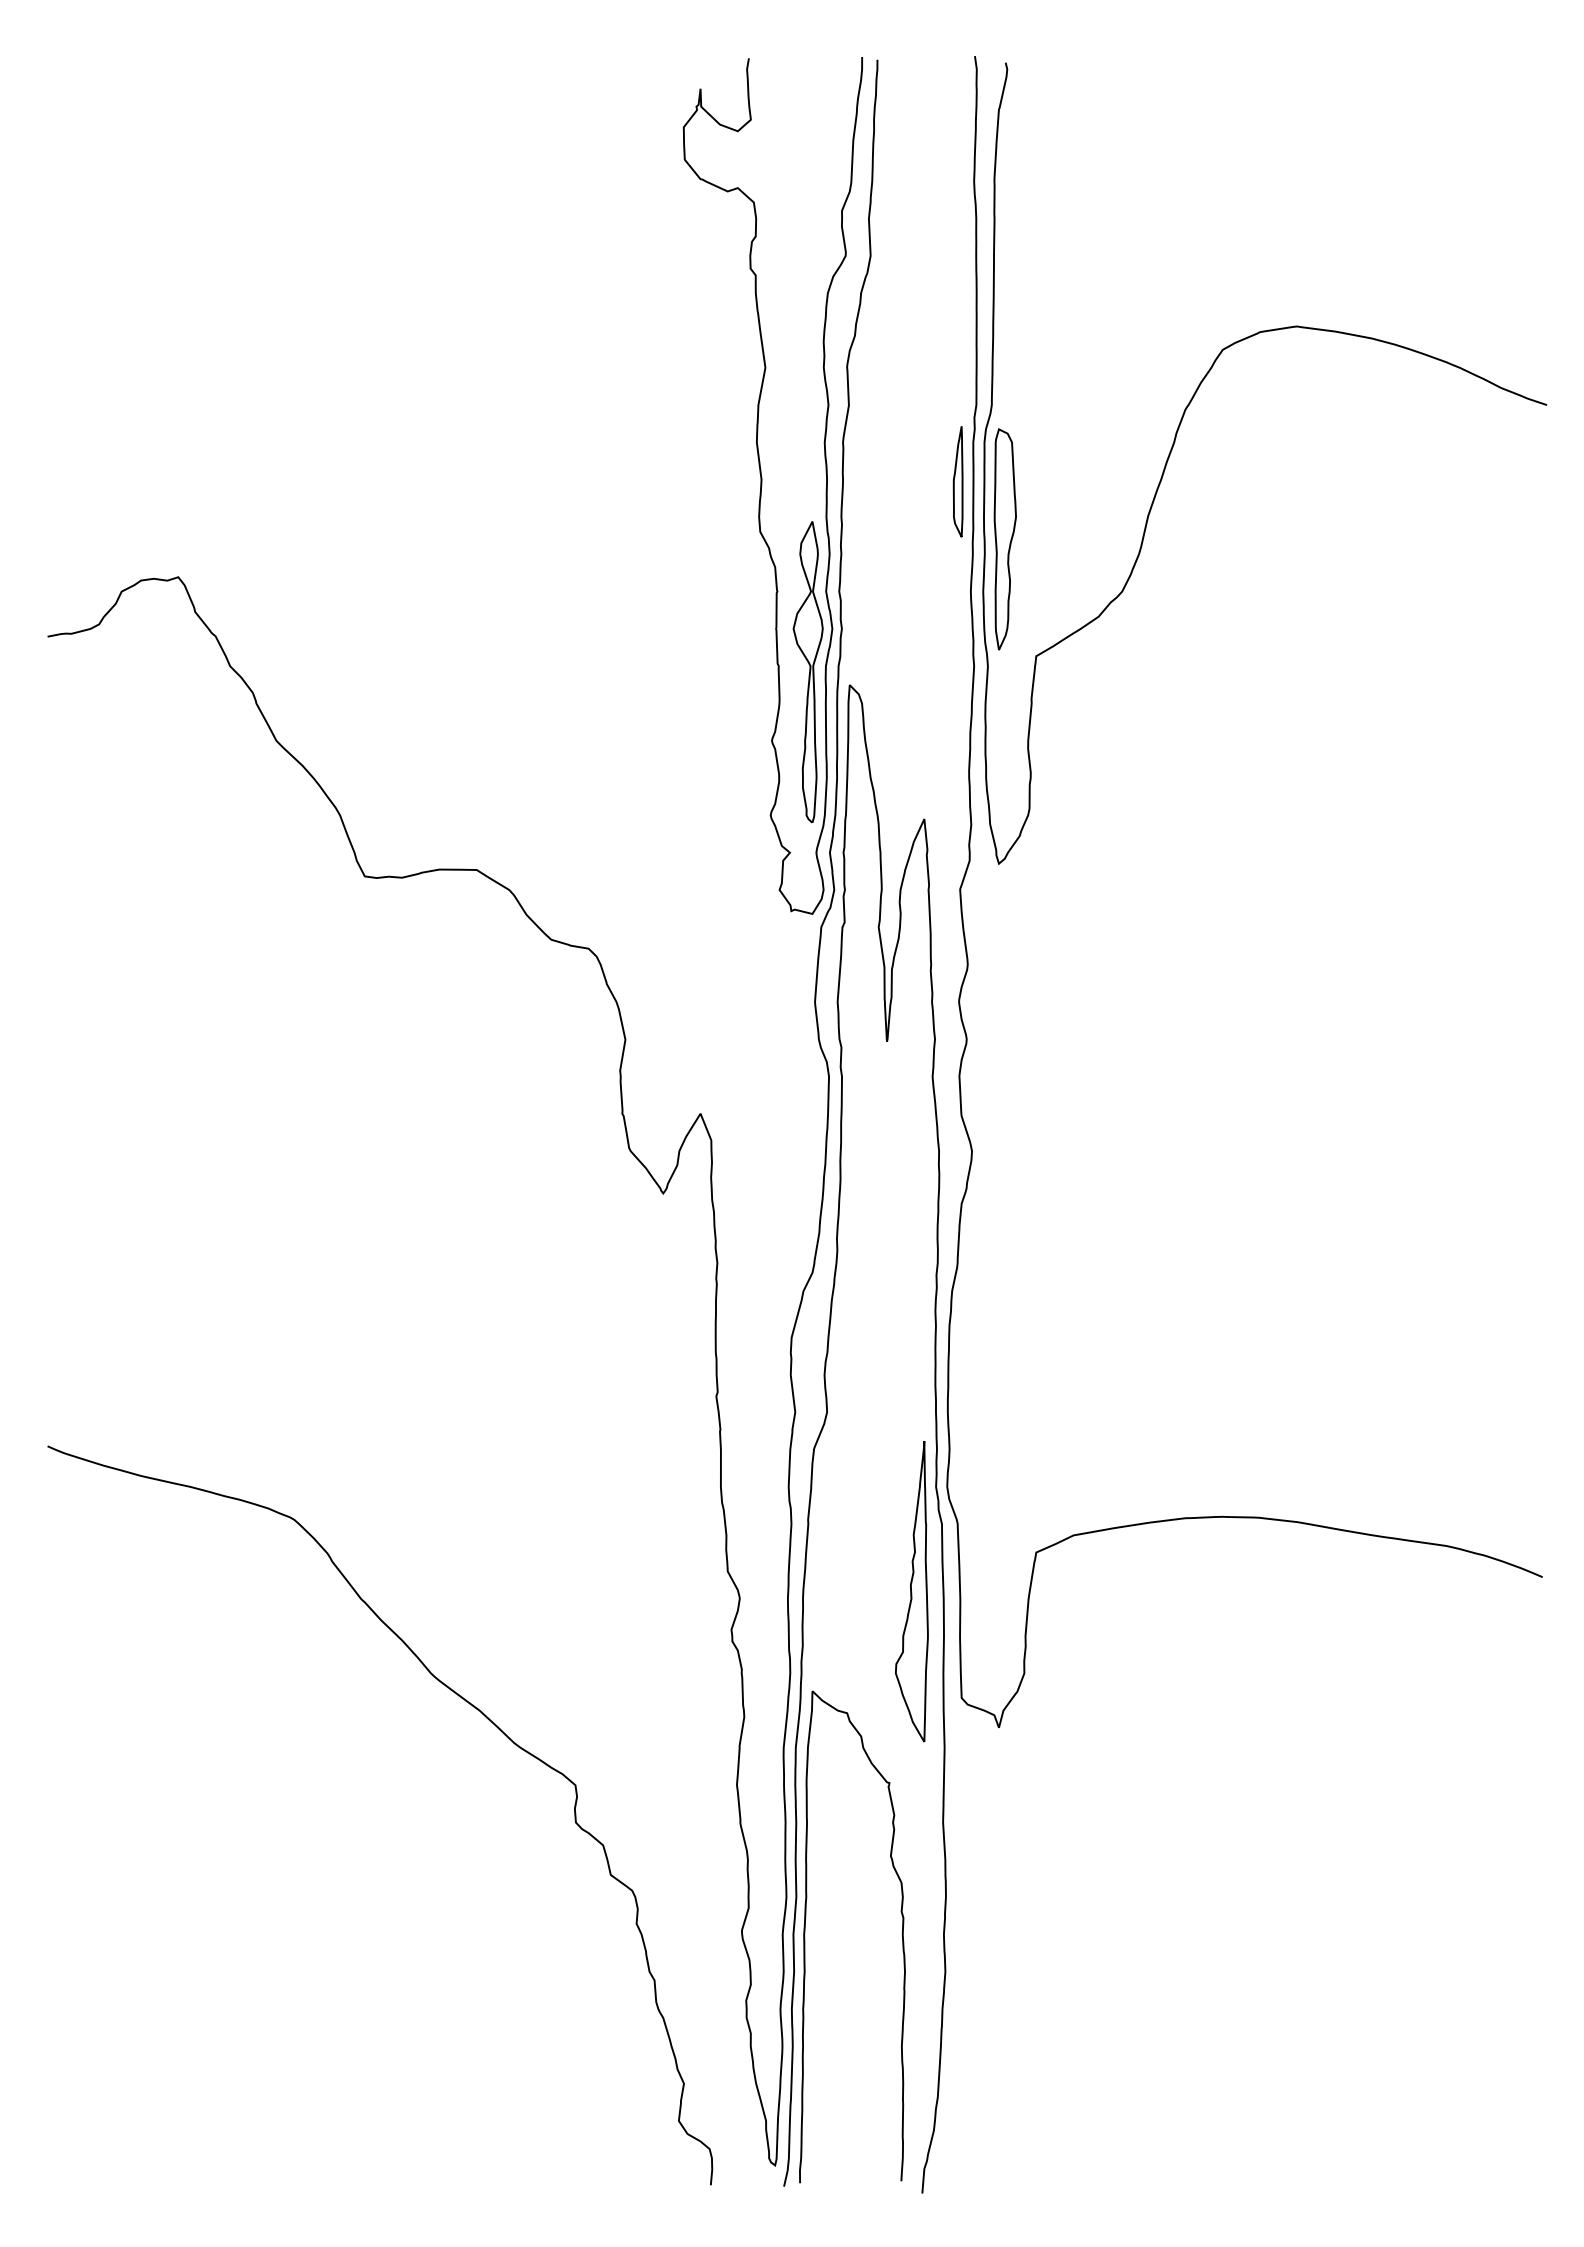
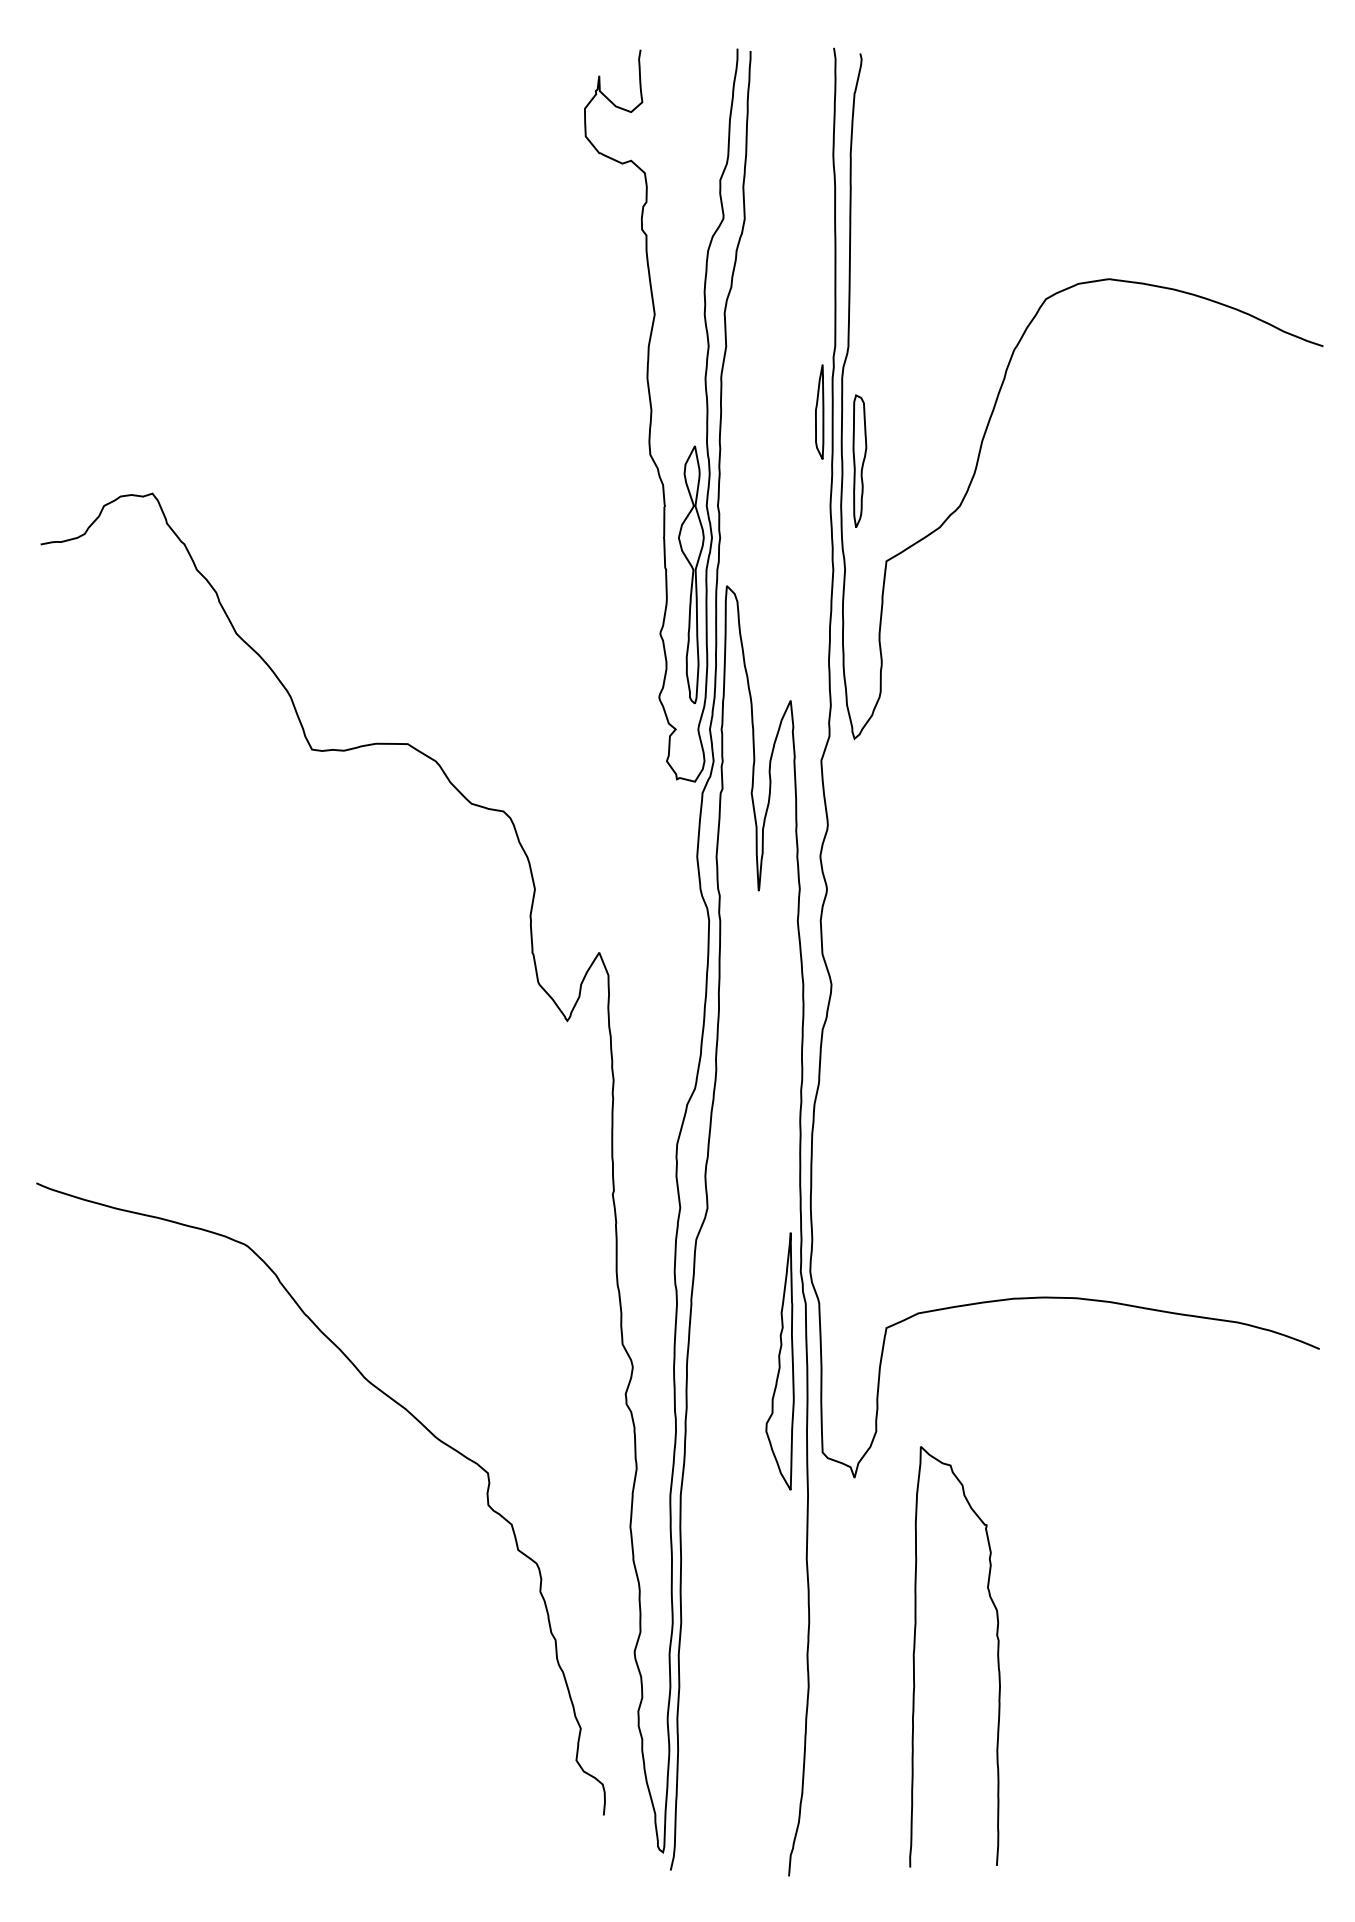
part: (1004, 539) -> (859, 461), size x0.7
curve: (466, 1702) -> (394, 1402), moved
curve: (805, 1936) -> (914, 1656), moved

